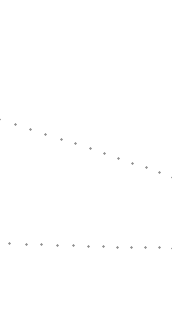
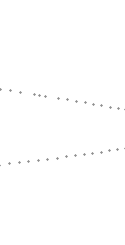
part: (61, 138) -> (39, 94), size x0.6

